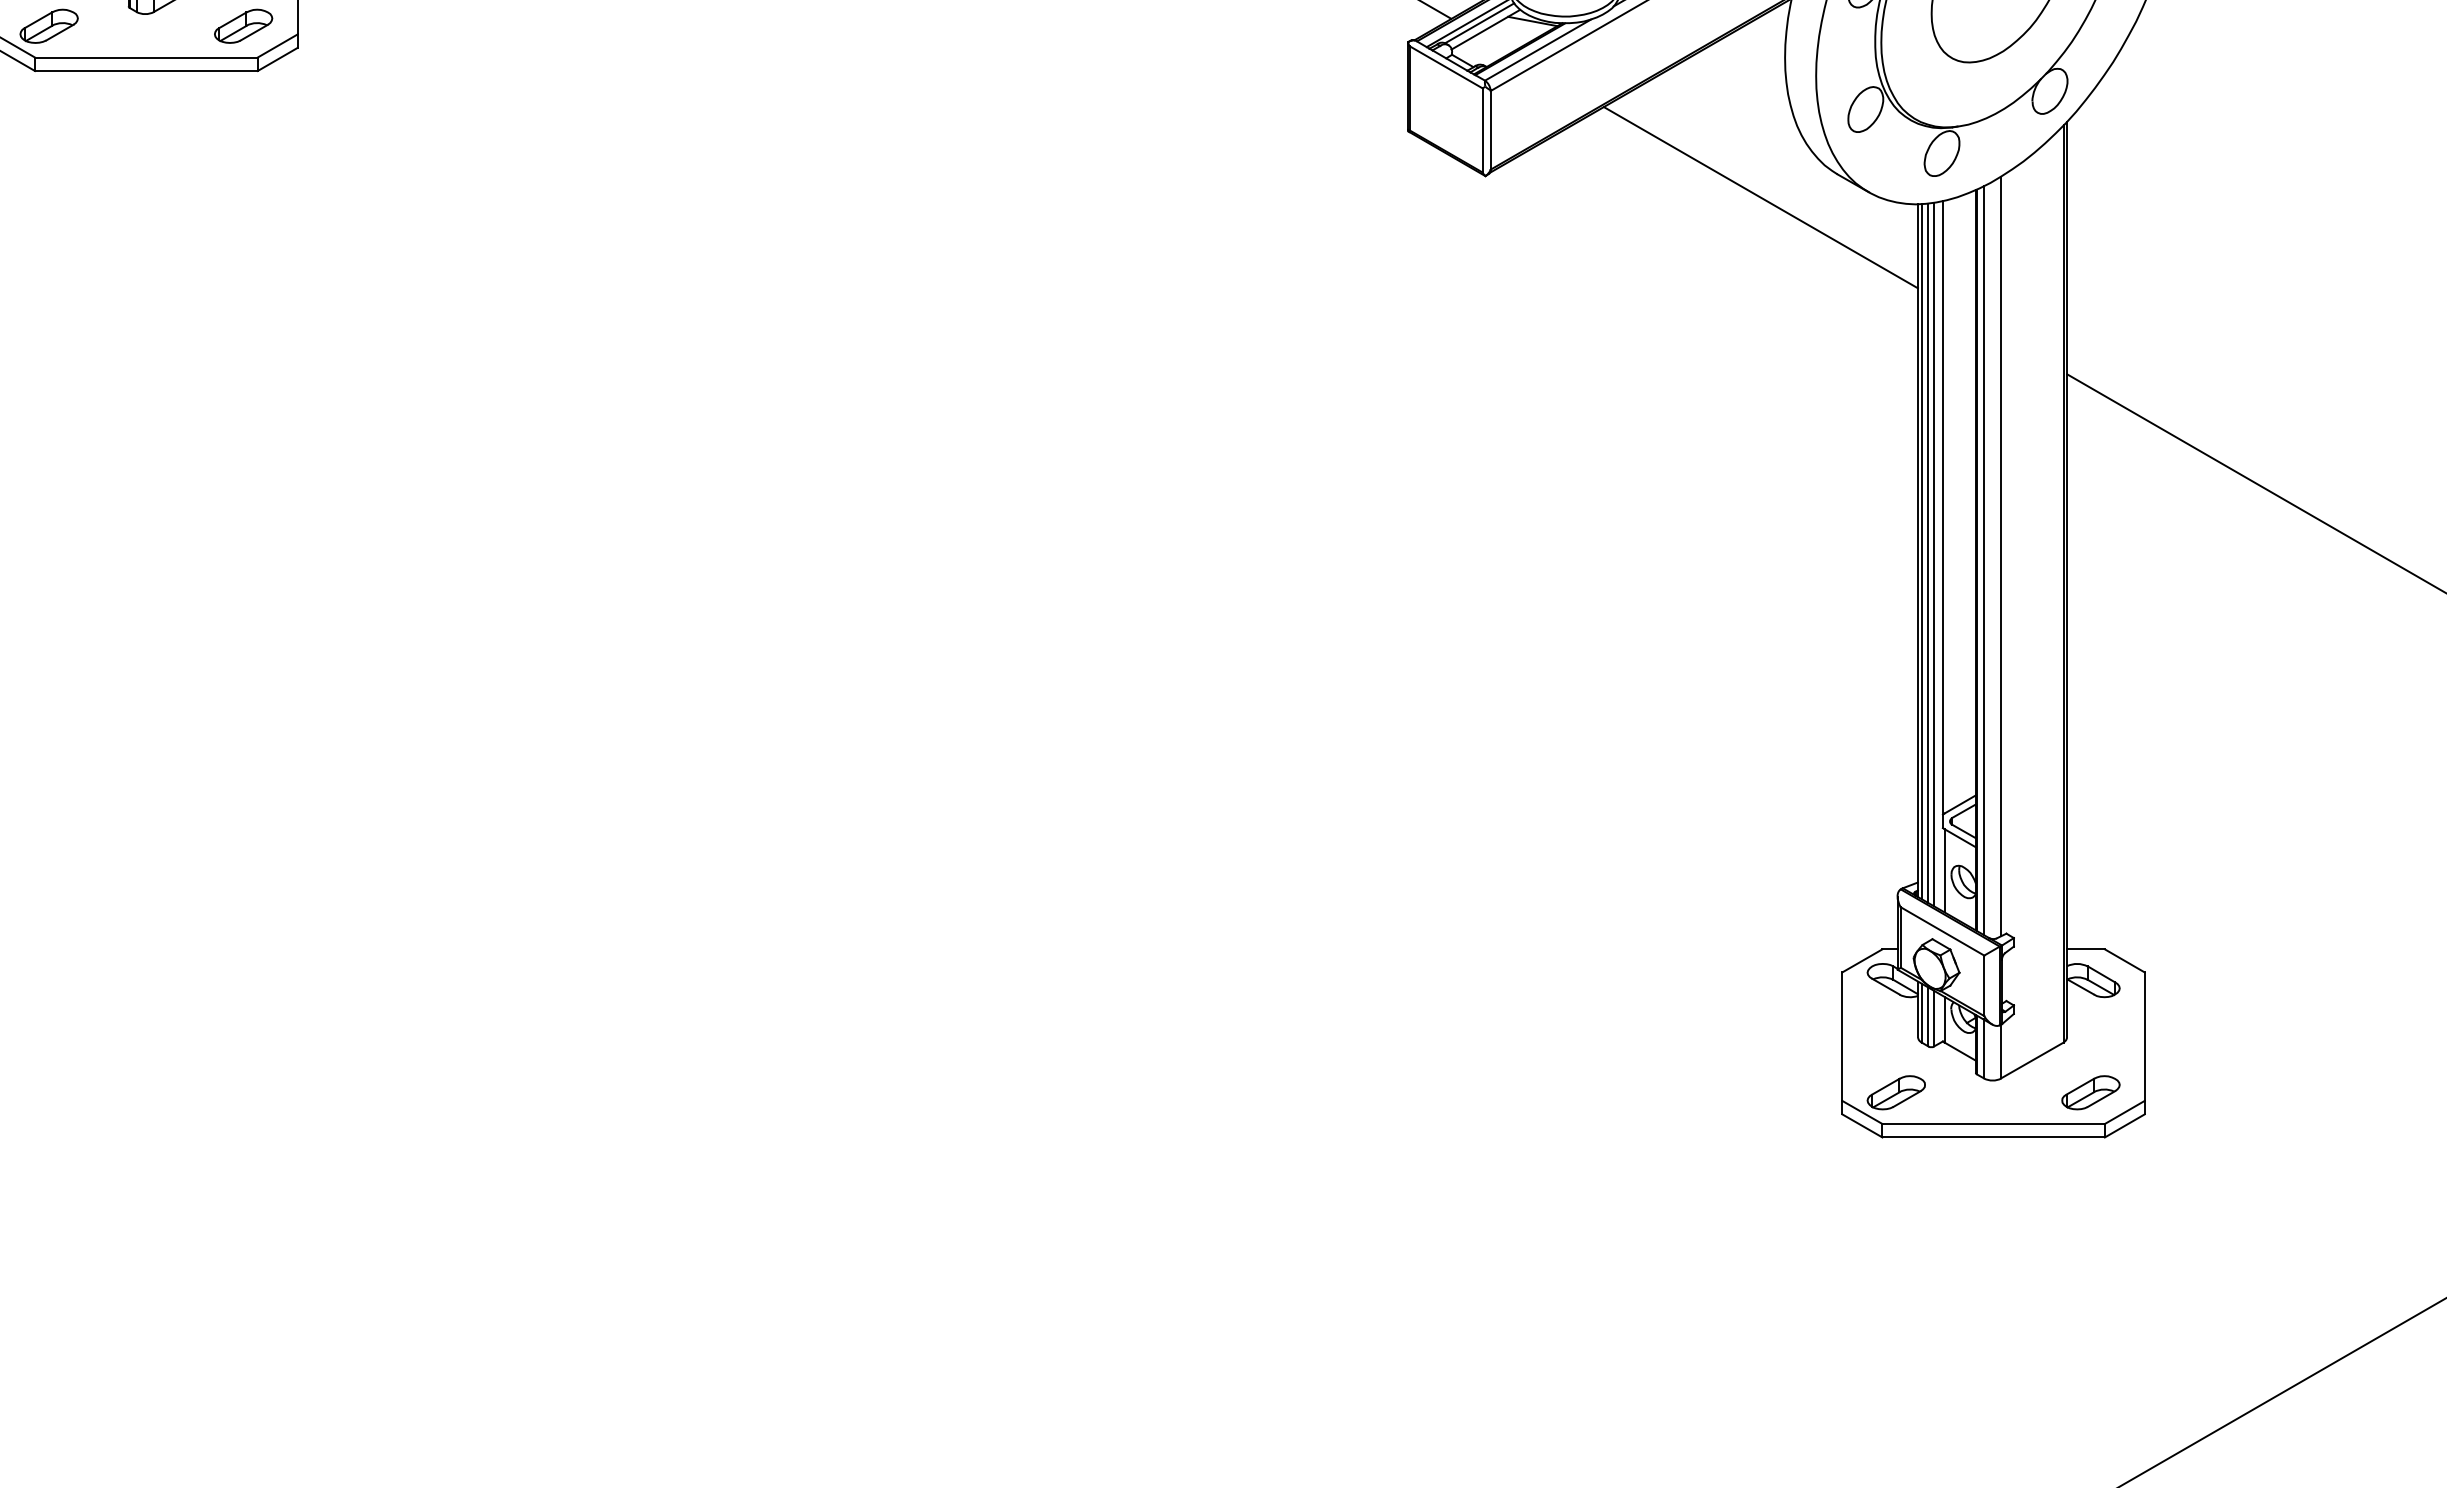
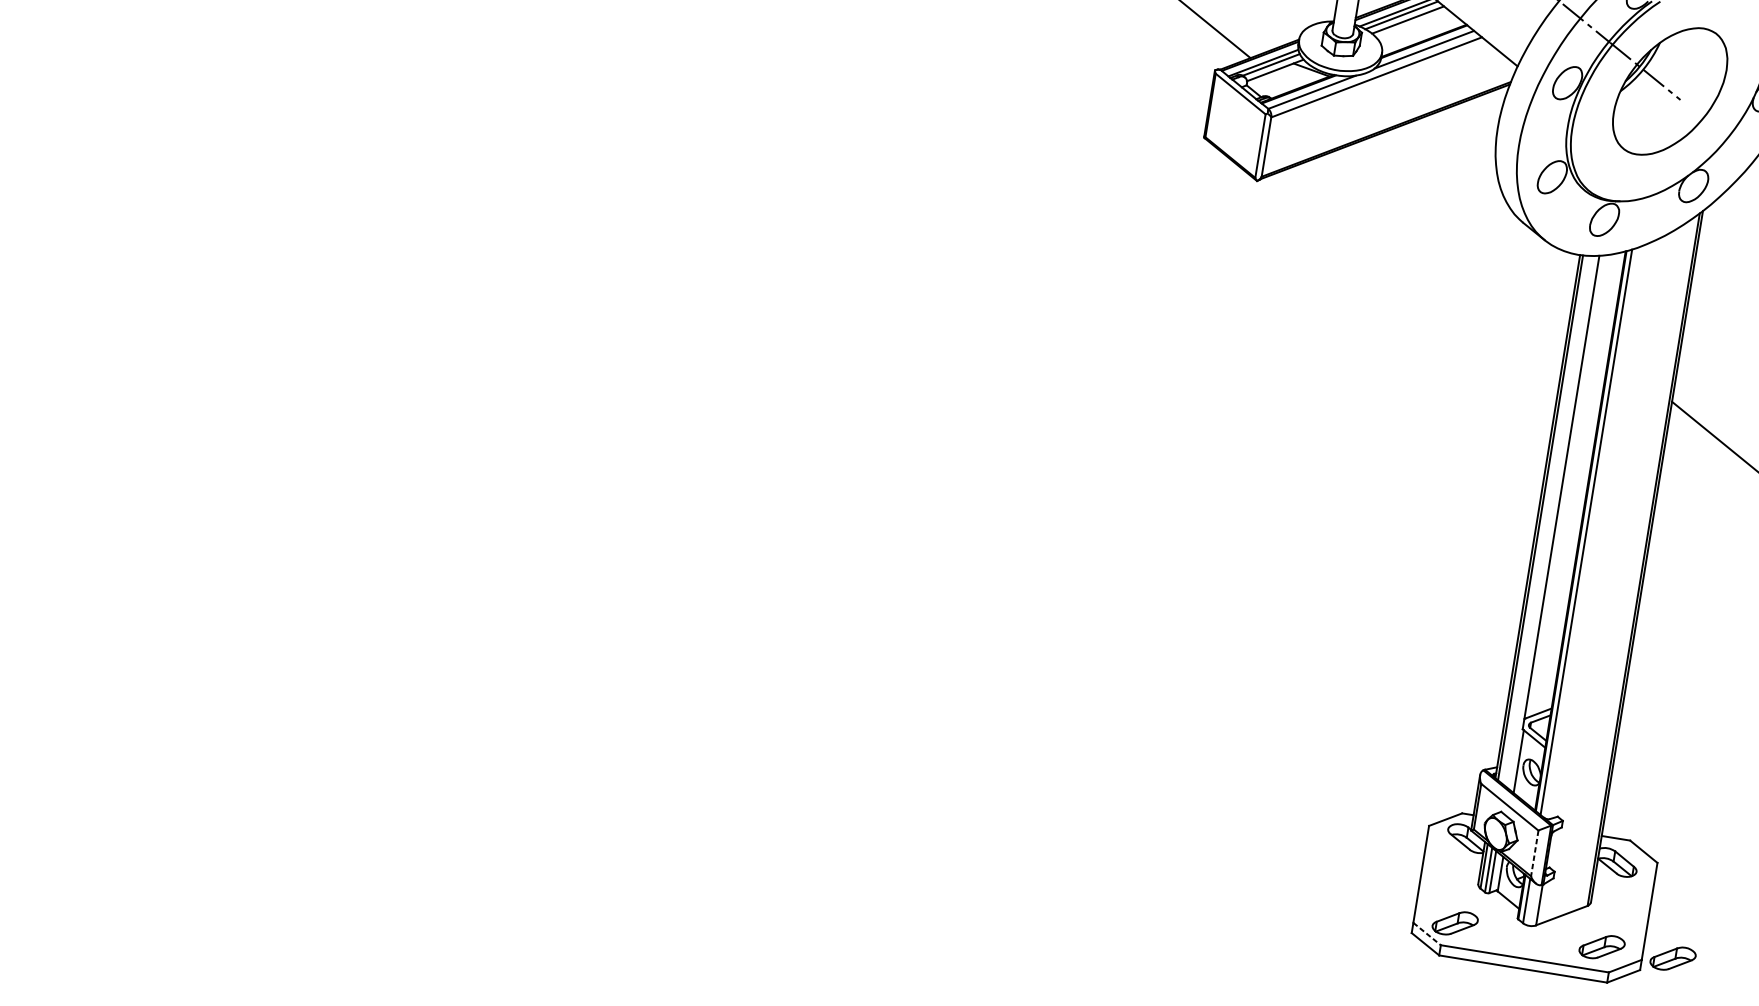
line: (1760, 197) -> (1462, 230), removed
line: (1928, 552) -> (1545, 519), removed
line: (1934, 554) -> (1549, 521), removed
line: (2001, 556) -> (1600, 531), removed
line: (1984, 986) -> (1534, 853), solid -> dashed
part: (2184, 1092) -> (1672, 958), added
line: (1862, 1112) -> (1427, 934), solid -> dashed

